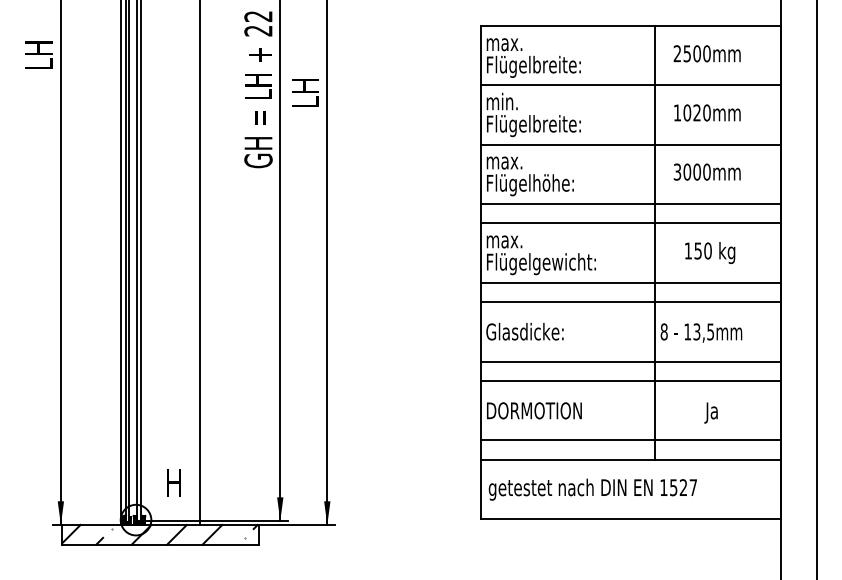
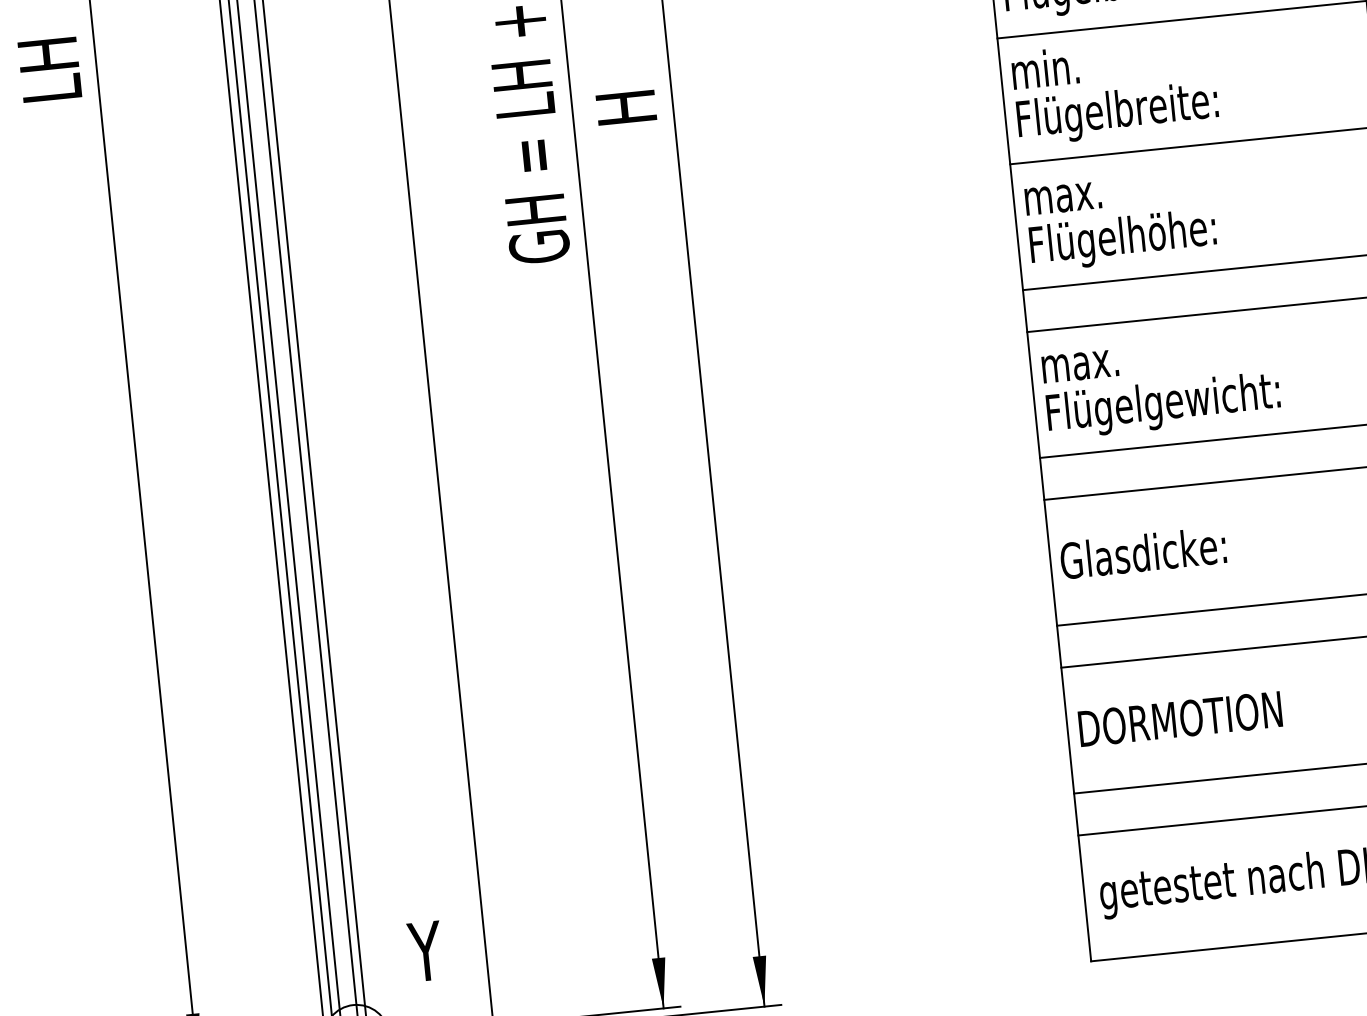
text: (305, 91) -> (624, 89), LH -> H
text: (172, 482) -> (426, 949), H -> Y

